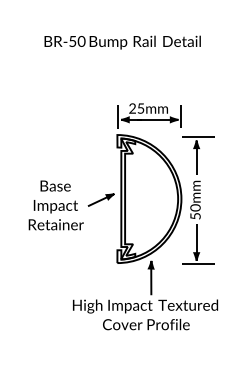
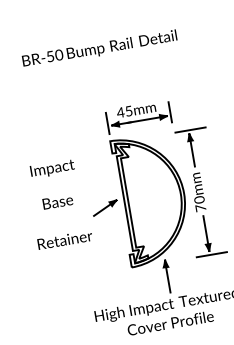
text: (132, 108) -> (120, 112), 25mm -> 45mm
text: (55, 206) -> (52, 168), moved
text: (195, 215) -> (200, 207), 50mm -> 70mm

